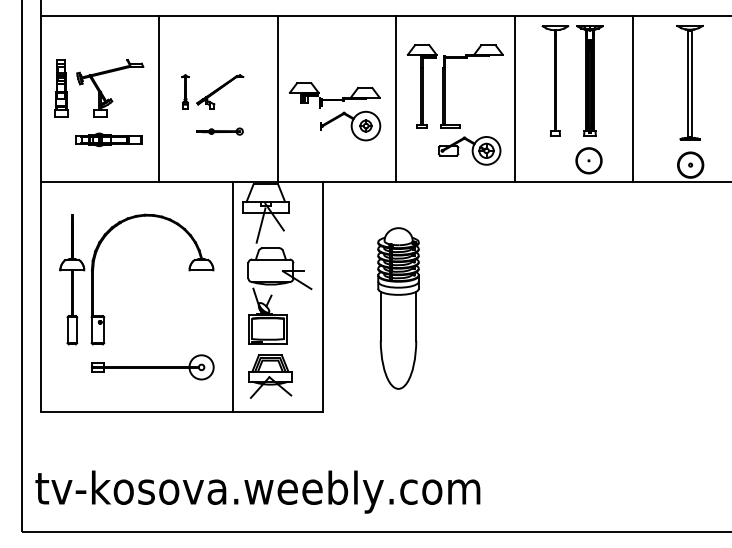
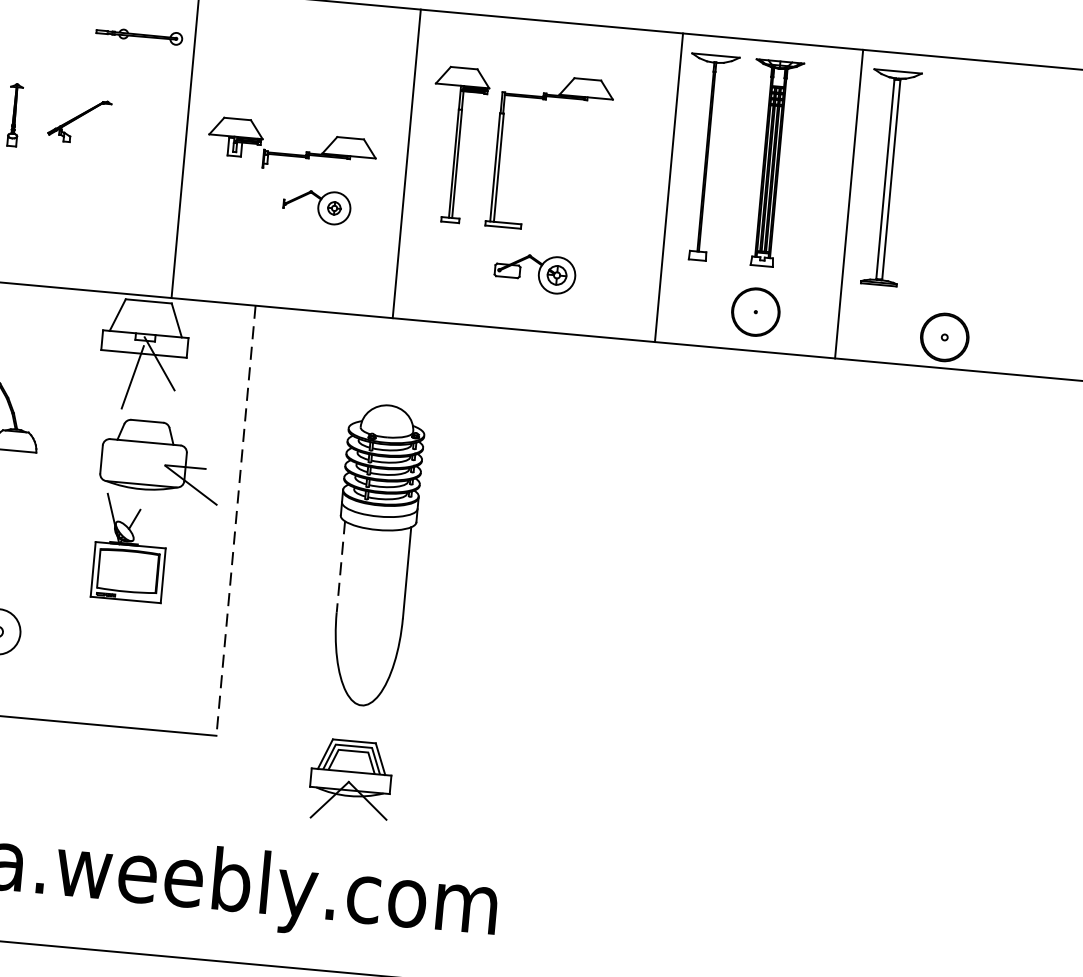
part: (689, 82) -> (887, 176), moved
part: (220, 91) -> (79, 120), size x0.7
line: (514, 98) -> (668, 186), moved
part: (350, 125) -> (316, 205), size x0.6
part: (219, 131) -> (138, 35), moved
part: (469, 150) -> (534, 272), size x0.7
line: (233, 296) -> (69, 504), removed
line: (322, 297) -> (235, 521), solid -> dashed
line: (380, 316) -> (340, 567), solid -> dashed
part: (270, 376) -> (350, 780), moved

